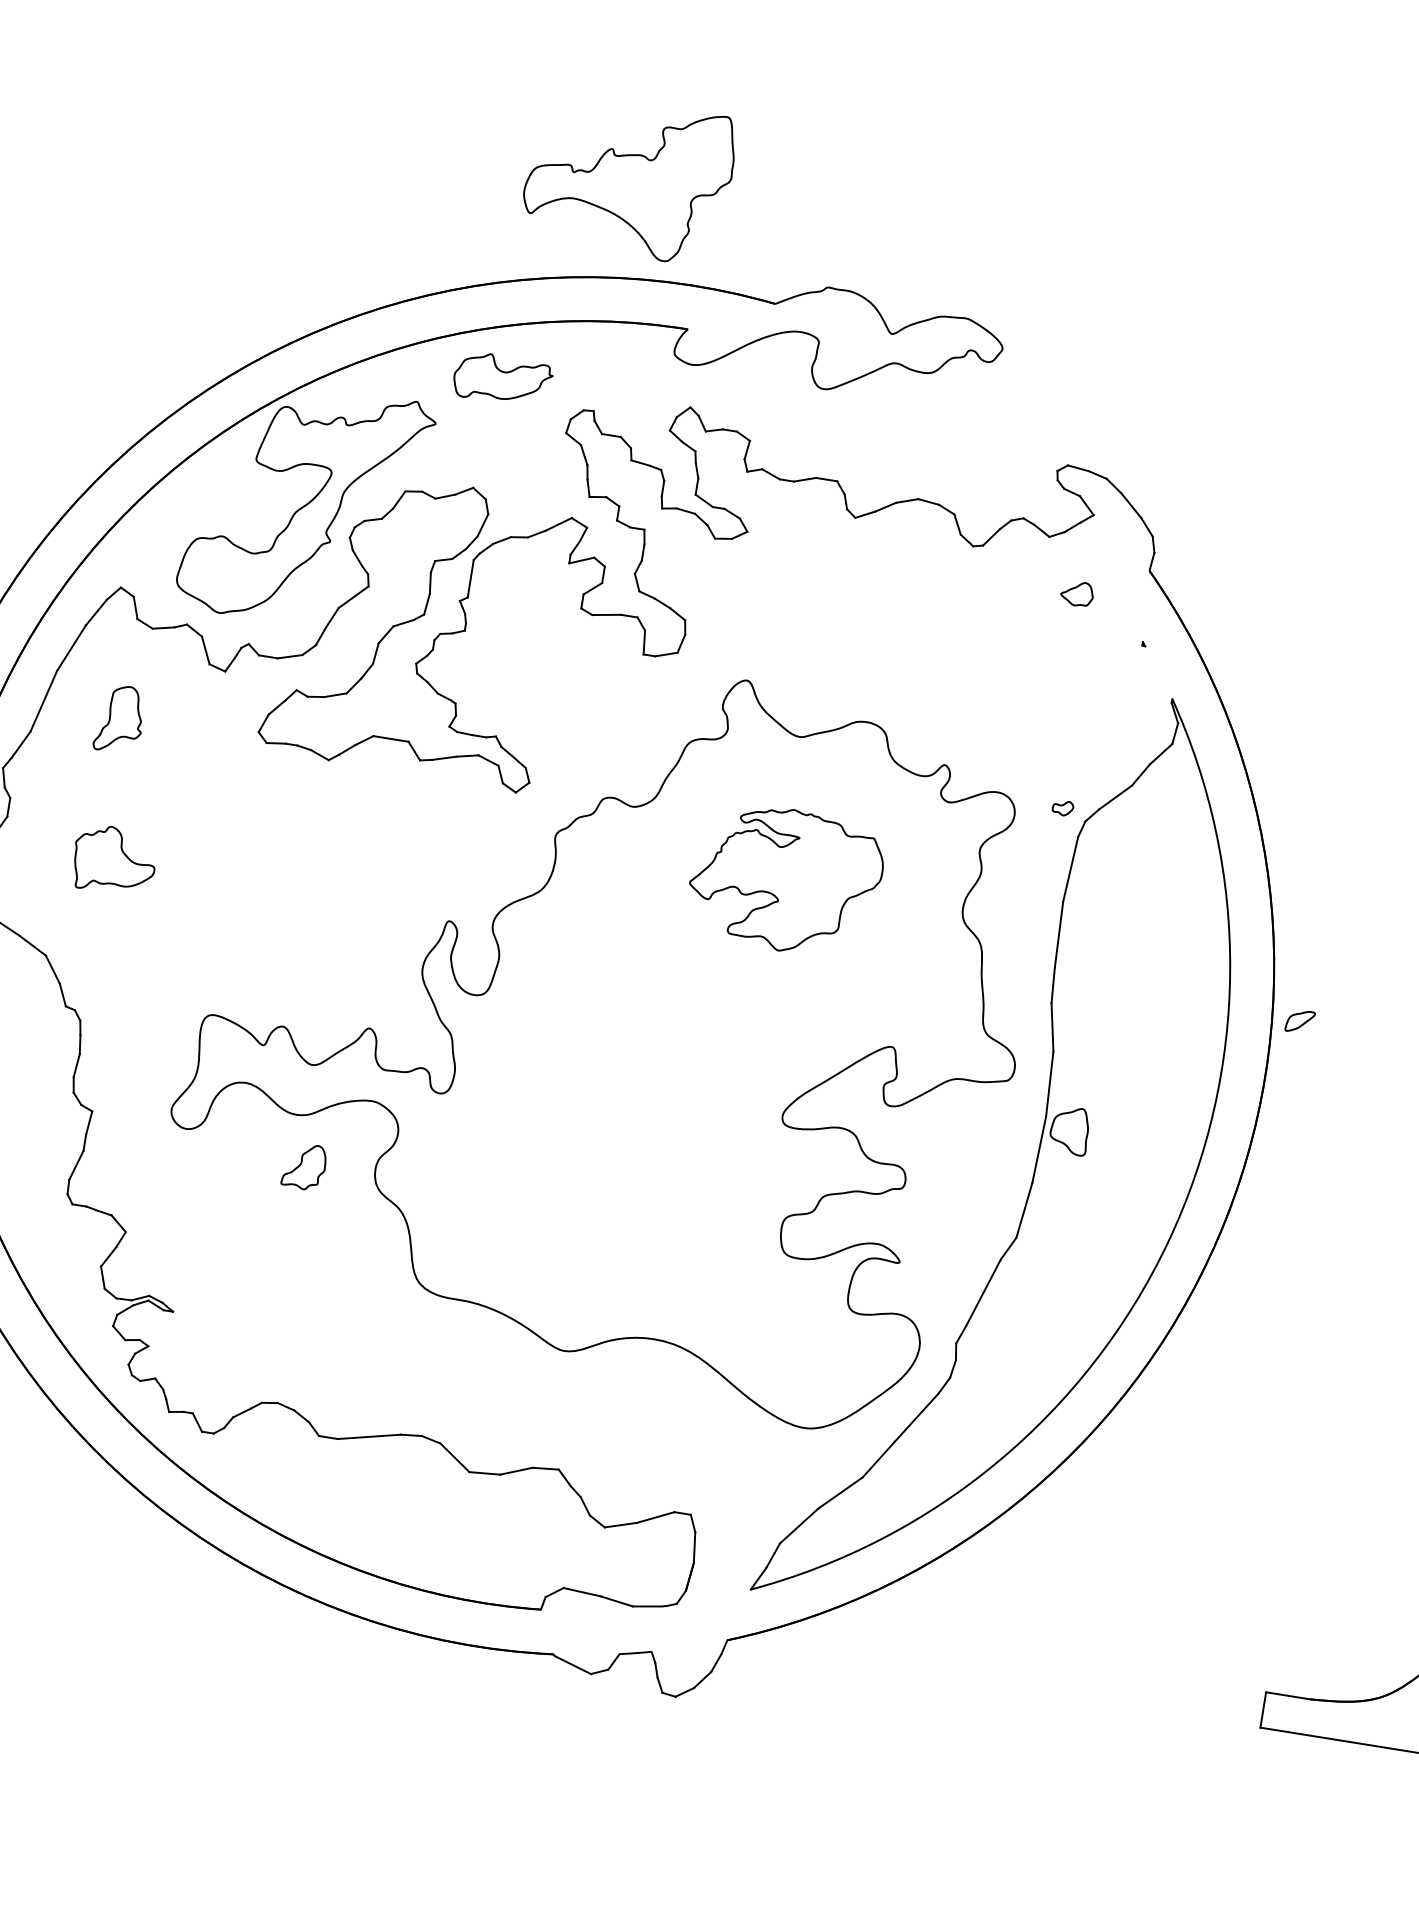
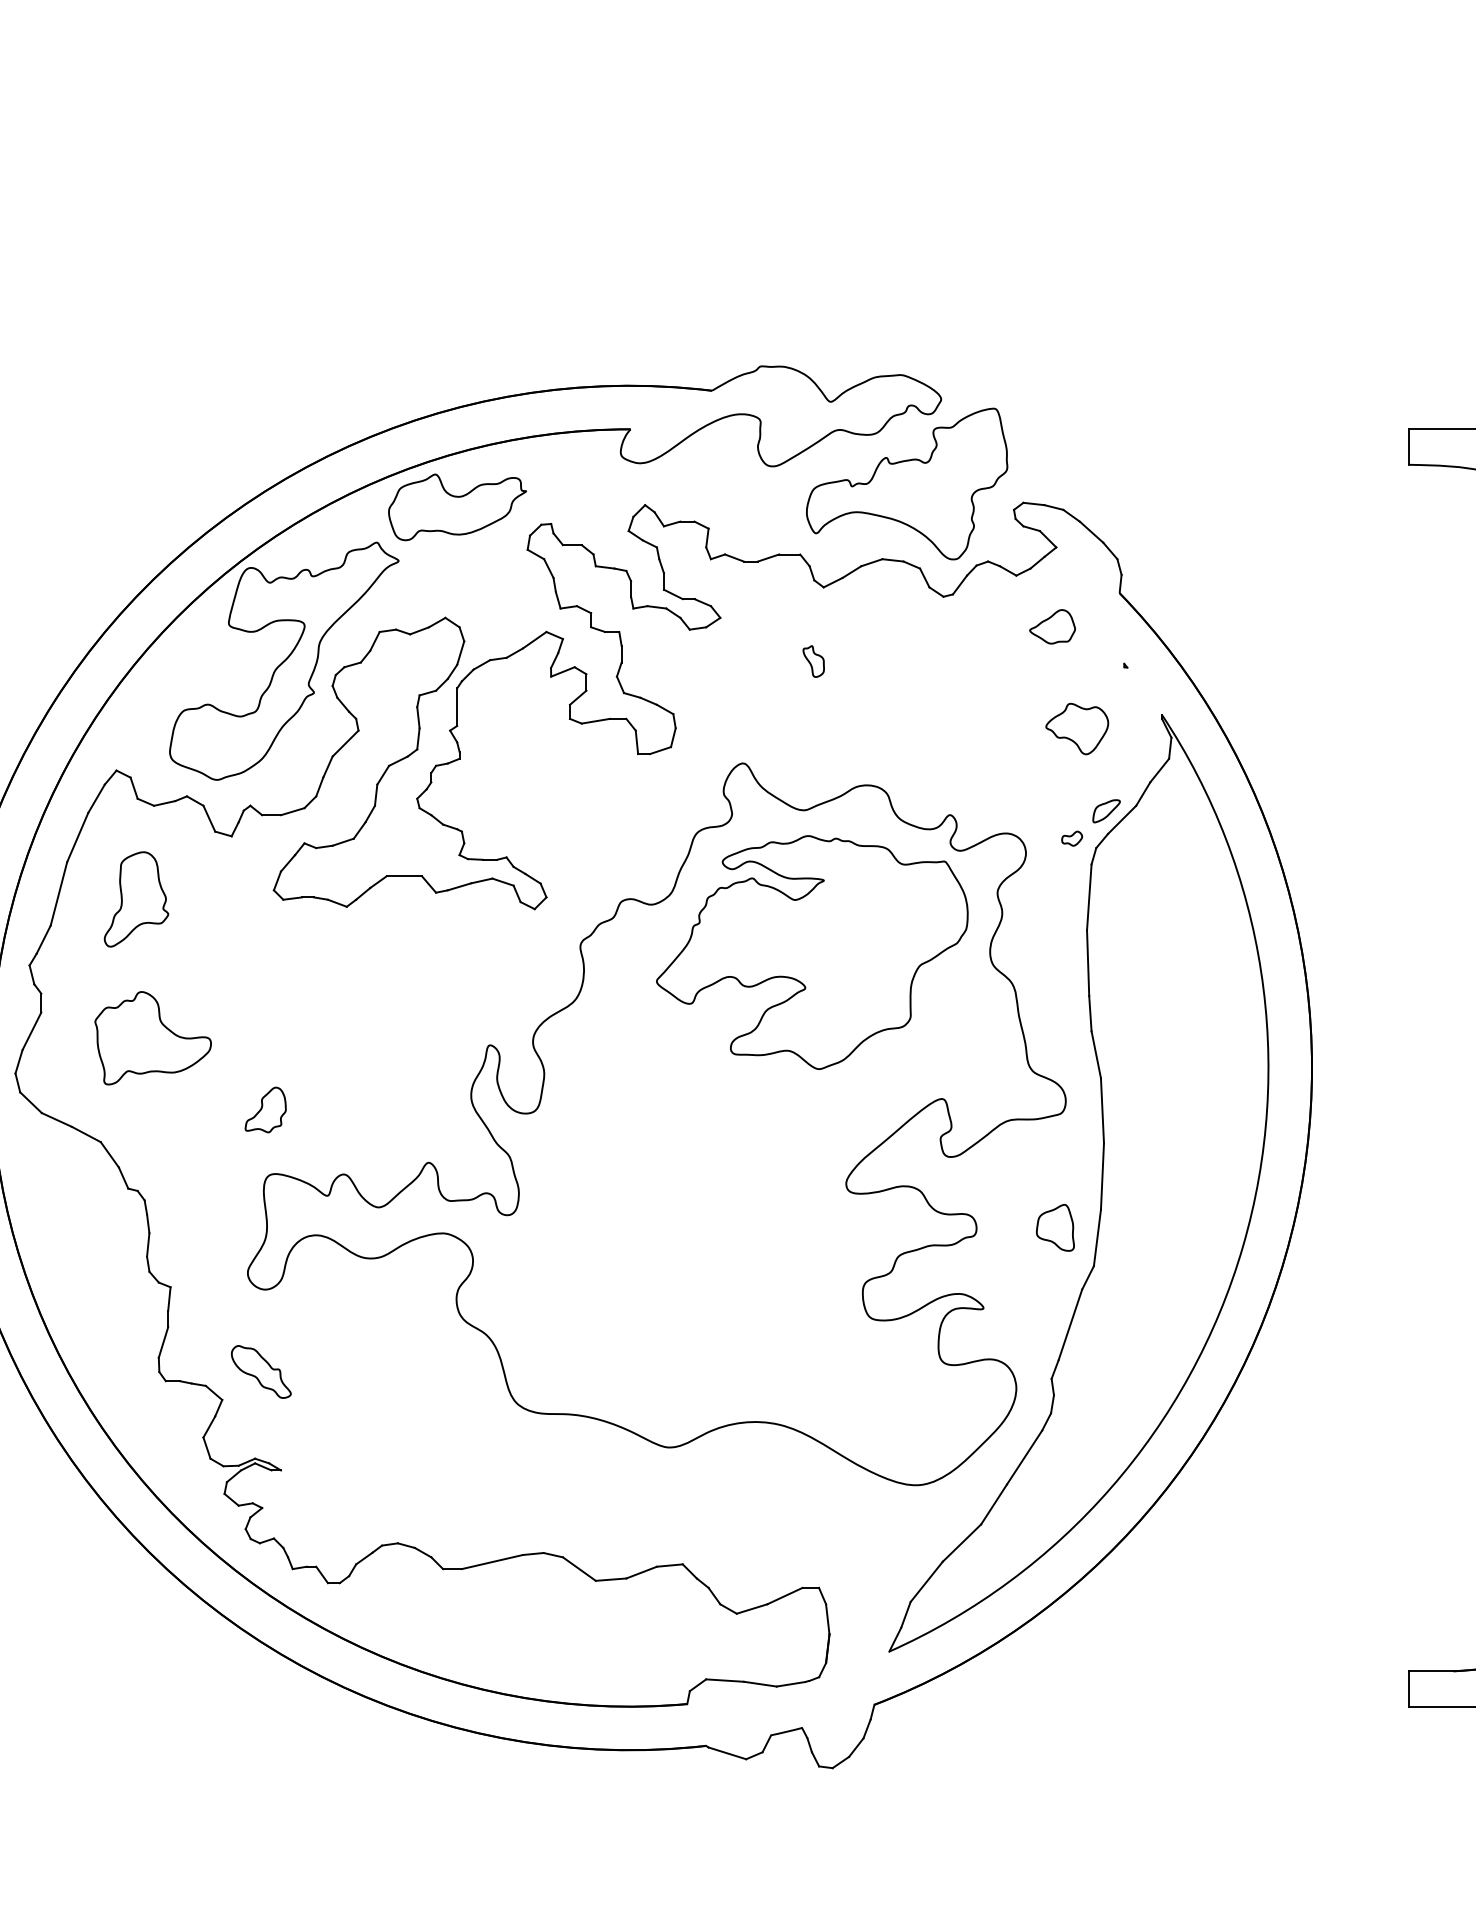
part: (629, 178) -> (907, 483), moved
part: (502, 379) -> (457, 507), size x1.43
part: (833, 590) -> (813, 661), added
part: (1077, 593) -> (1052, 626), size x1.43
part: (1085, 699) -> (1077, 728), added
part: (120, 719) -> (136, 899), size x1.43
part: (113, 860) -> (152, 1038), size x1.43
part: (785, 880) -> (812, 952), size x1.67
part: (1300, 1021) -> (1106, 811), moved
part: (1070, 1130) -> (1055, 1227), moved
part: (304, 1166) -> (265, 1109), moved
part: (168, 1209) -> (260, 1371), added

